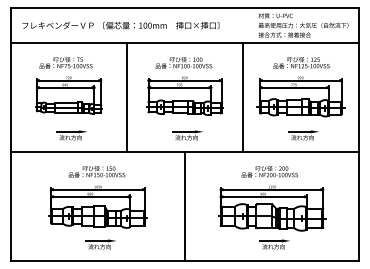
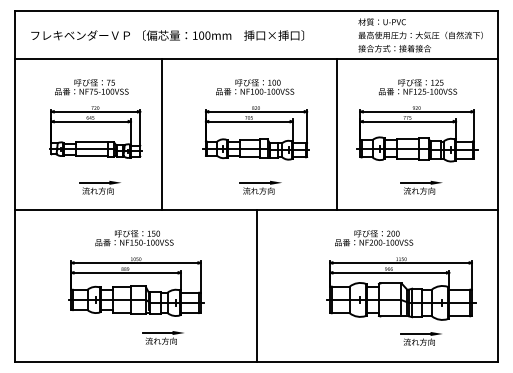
line: (127, 96) -> (162, 134), moved
part: (272, 208) -> (401, 288), moved
part: (100, 244) -> (162, 337), moved
part: (274, 244) -> (420, 338), moved

